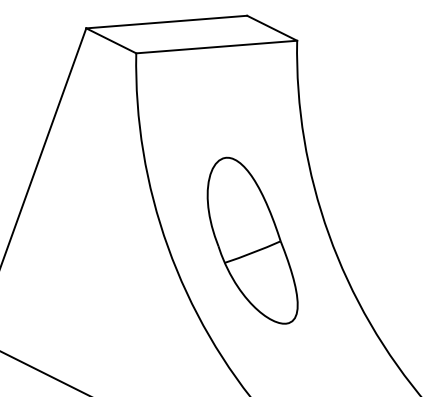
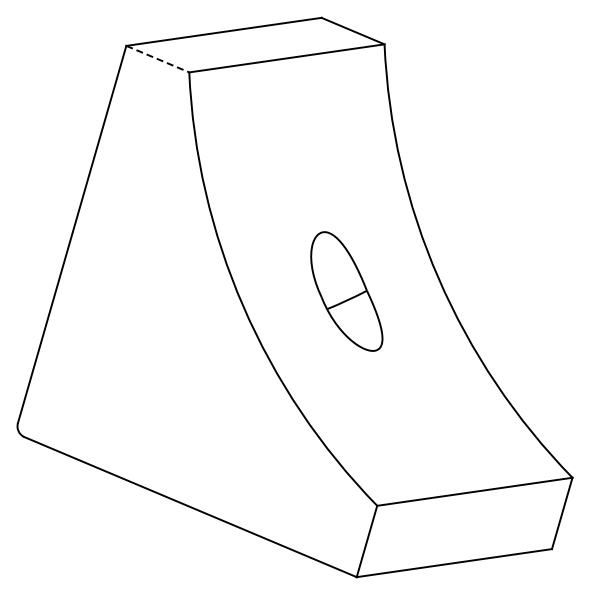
line: (111, 41) -> (158, 59), solid -> dashed
part: (253, 240) -> (346, 291), size x0.6

